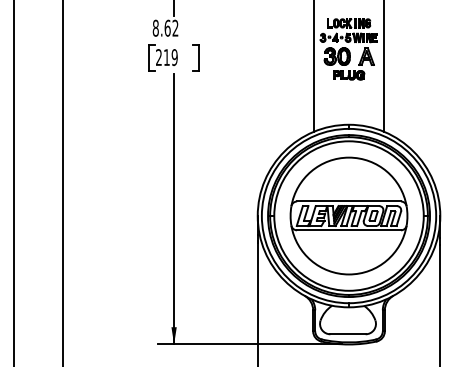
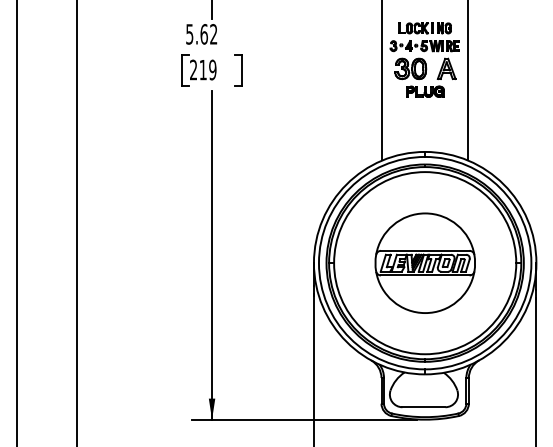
text: (155, 28) -> (189, 34), 8.62 -> 5.62
part: (349, 216) -> (425, 263), size x0.7

